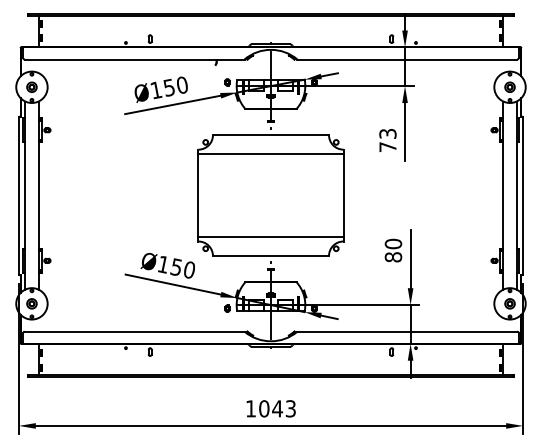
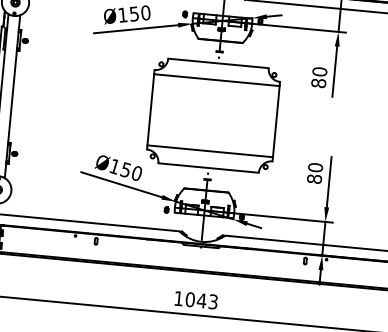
text: (387, 140) -> (318, 77), 73 -> 80

